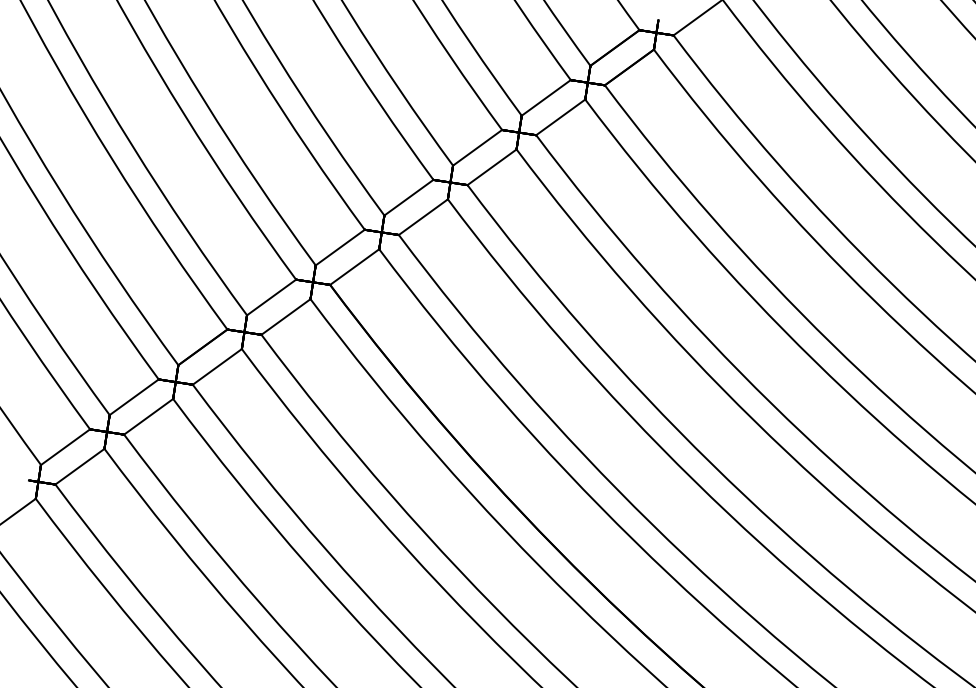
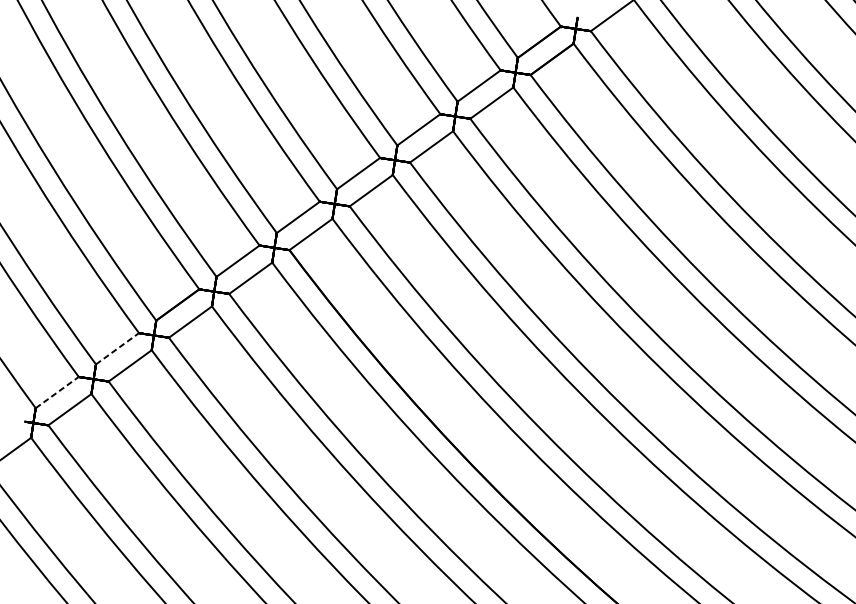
line: (134, 397) -> (117, 348), solid -> dashed
line: (65, 446) -> (57, 391), solid -> dashed

